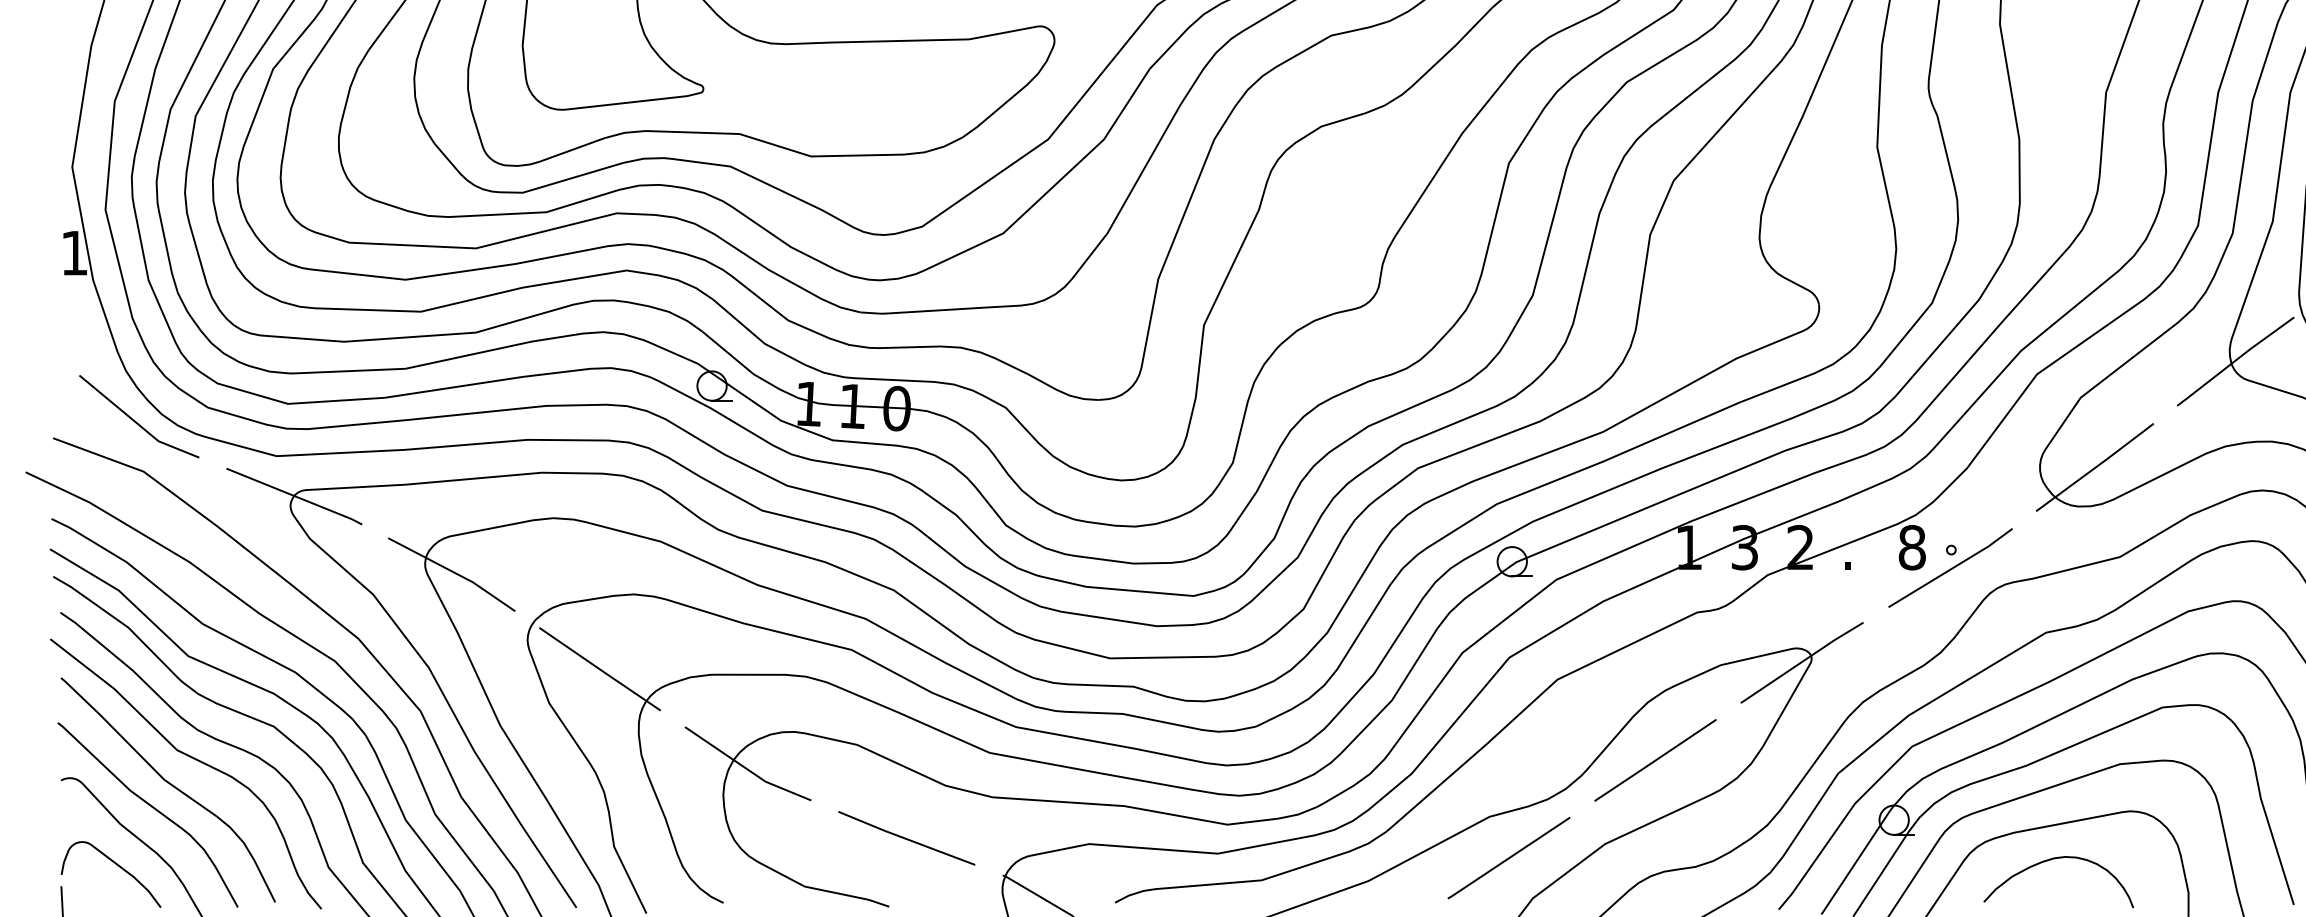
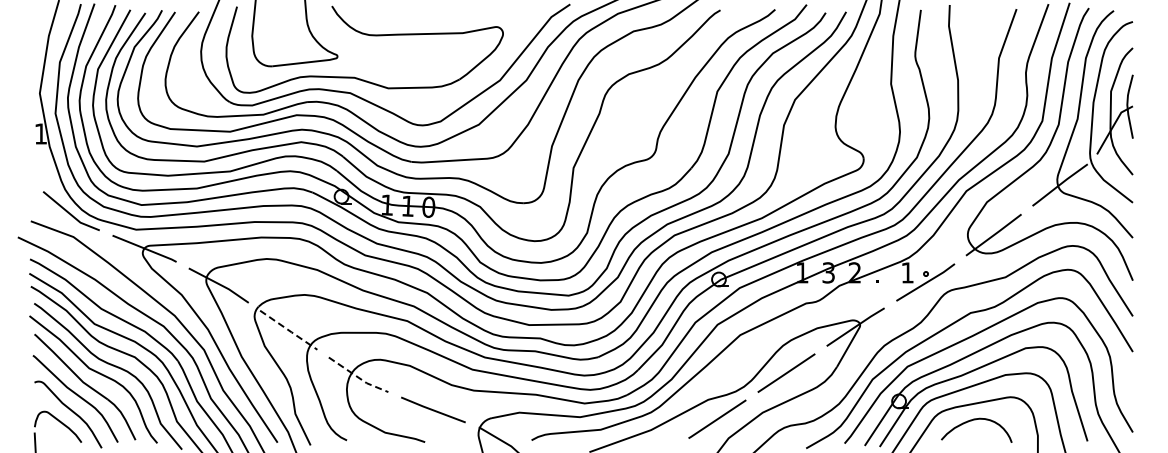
text: (1912, 546) -> (907, 272), 8 -> 1
line: (601, 669) -> (289, 330), solid -> dashed
line: (747, 769) -> (358, 377), solid -> dashed

